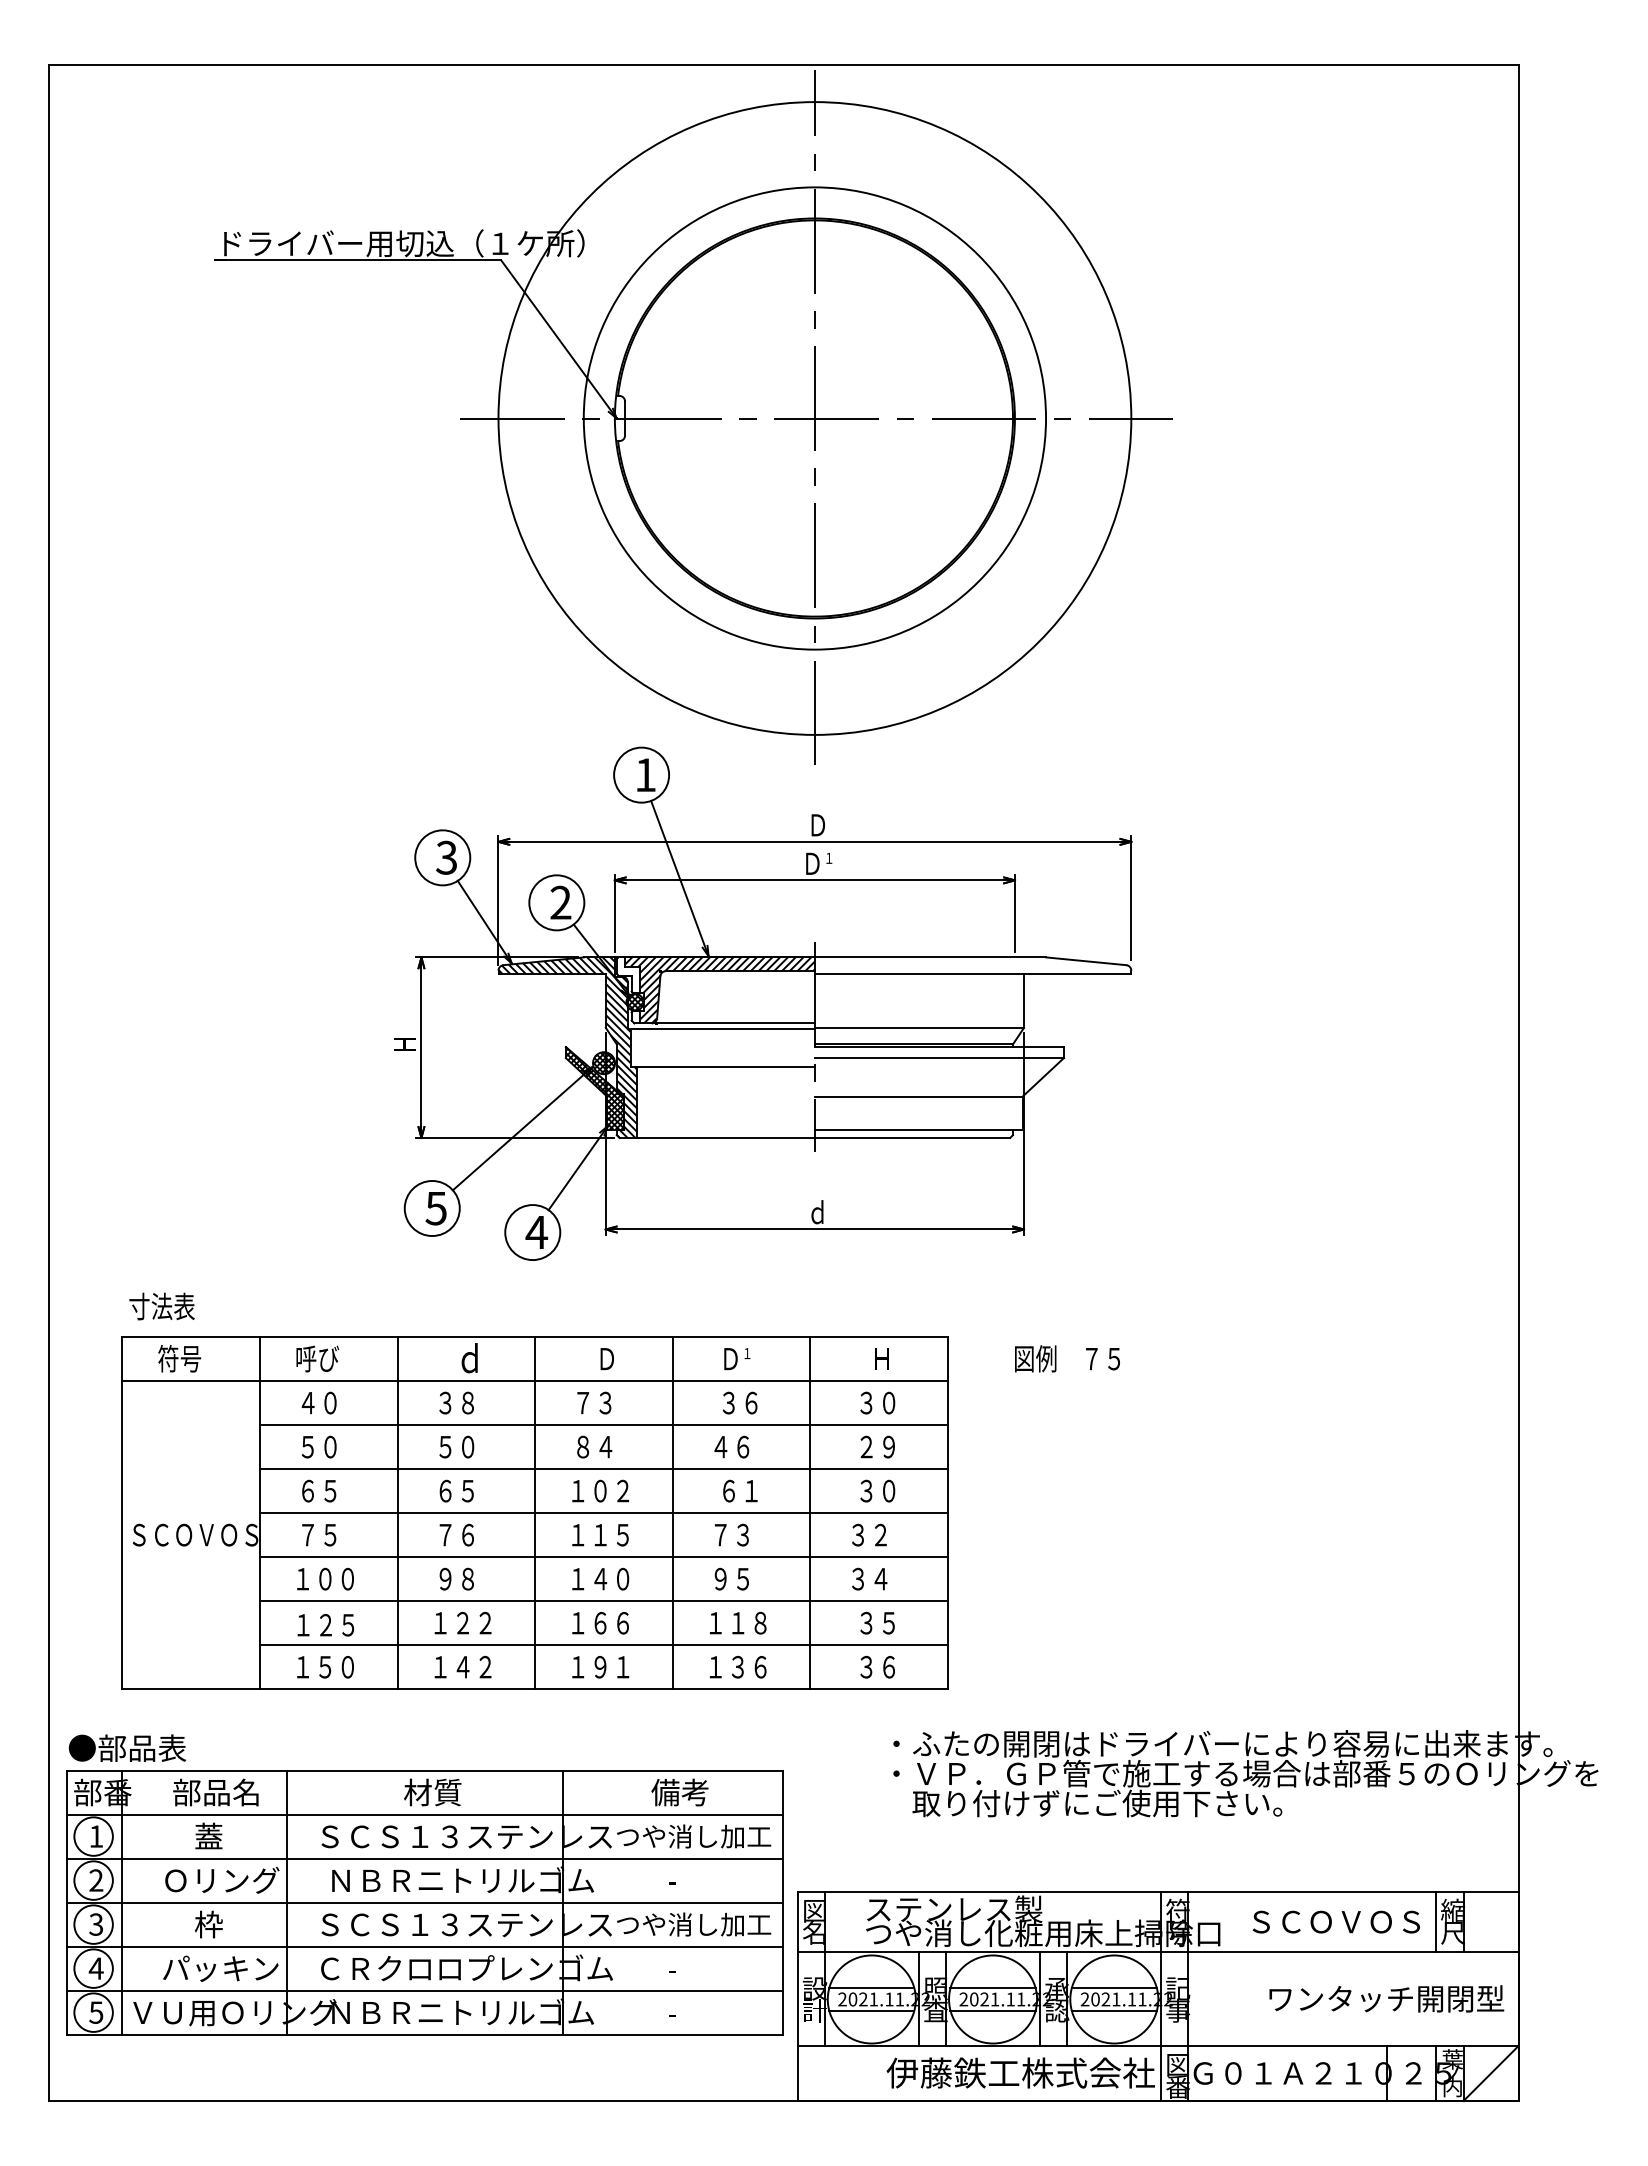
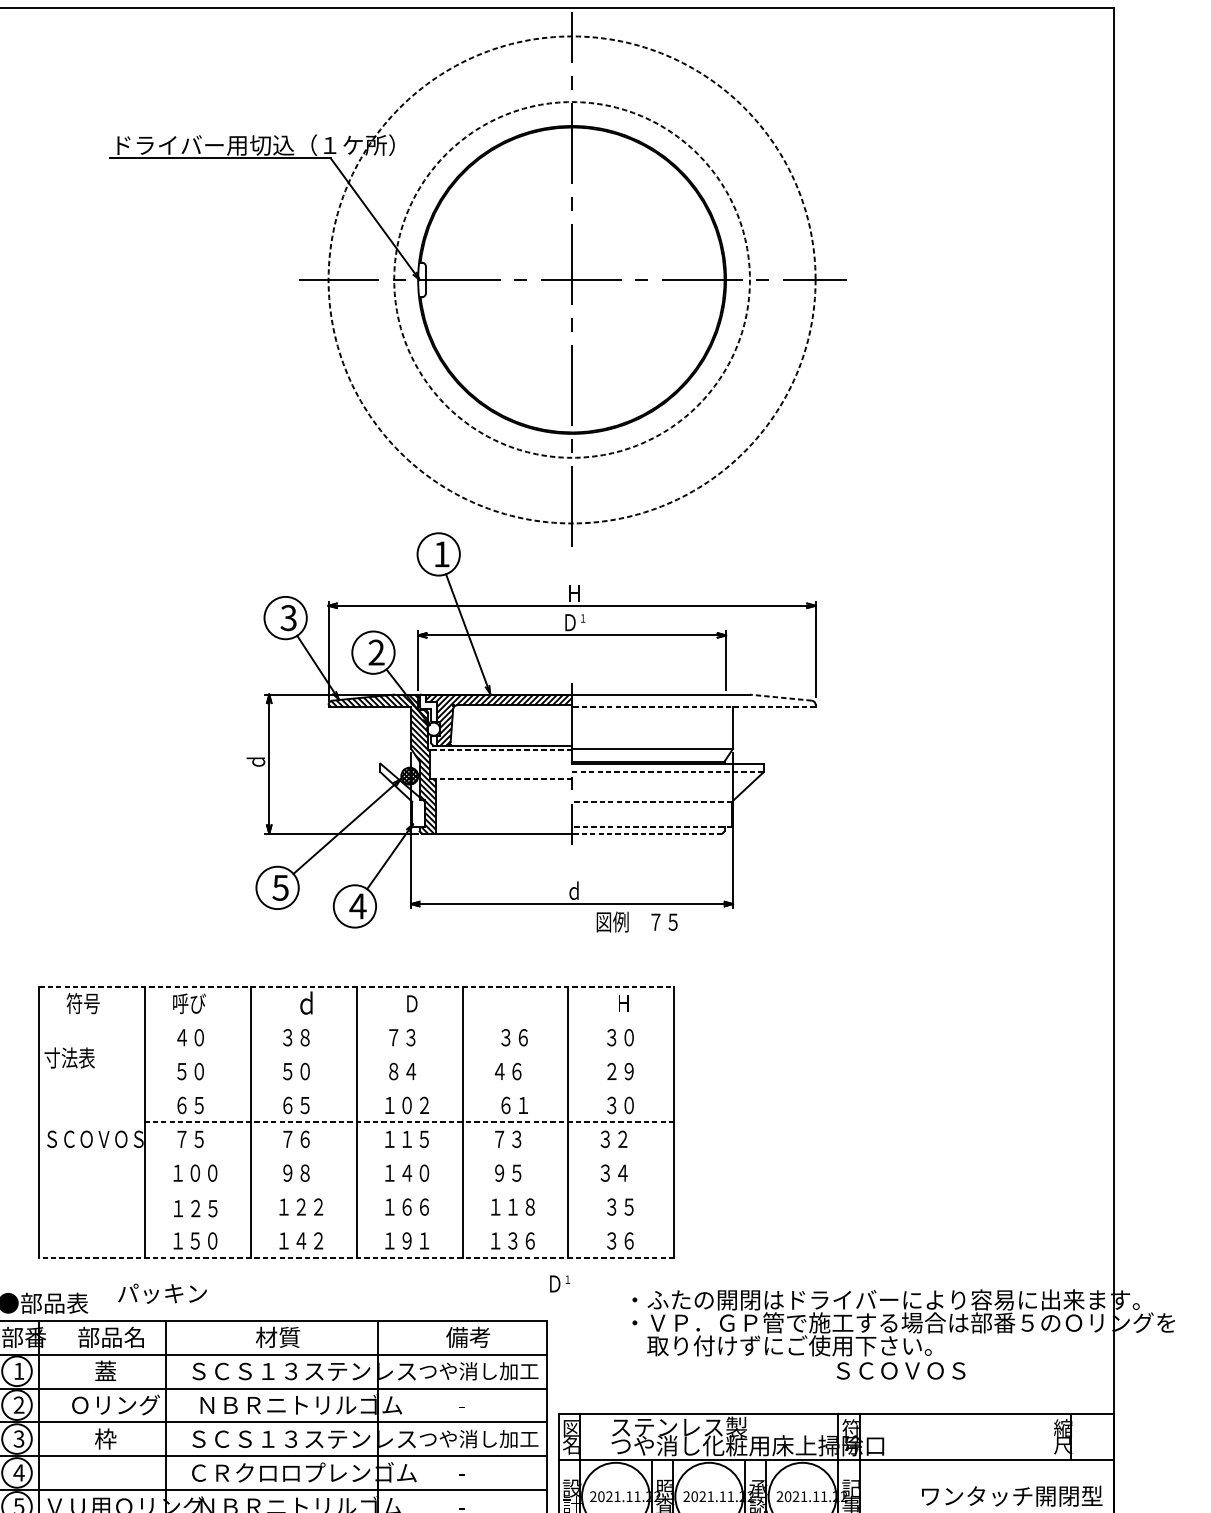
circle: (814, 418) -> (571, 279), solid -> dashed
circle: (814, 418) -> (571, 279), solid -> dashed
text: (817, 825) -> (574, 593), Ｄ -> Ｈ
line: (1085, 961) -> (780, 697), solid -> dashed
line: (972, 973) -> (693, 707), solid -> dashed
hatch: (634, 1001) -> (433, 728), removed
line: (721, 1028) -> (500, 749), solid -> dashed
text: (404, 1044) -> (256, 761), Ｈ -> ｄ
line: (939, 1058) -> (667, 772), solid -> dashed
line: (722, 1067) -> (500, 779), solid -> dashed
hatch: (594, 1088) -> (402, 795), removed
line: (918, 1096) -> (651, 801), solid -> dashed
line: (918, 1129) -> (651, 827), solid -> dashed
line: (912, 1137) -> (647, 833), solid -> dashed
text: (161, 1306) -> (69, 1058), moved
line: (535, 1337) -> (357, 987), solid -> dashed
text: (1067, 1358) -> (637, 921), moved
text: (737, 1359) -> (560, 1284), moved
line: (534, 1381) -> (356, 1021), removed
line: (603, 1425) -> (409, 1054), removed
line: (603, 1469) -> (409, 1088), removed
line: (603, 1513) -> (409, 1122), solid -> dashed
line: (603, 1557) -> (409, 1156), removed
line: (603, 1601) -> (409, 1190), removed
line: (603, 1645) -> (409, 1224), removed
line: (535, 1689) -> (357, 1258), solid -> dashed
text: (1335, 1921) -> (900, 1370), moved
line: (1436, 1921) -> (1050, 1436), removed
text: (220, 1968) -> (162, 1293), moved
line: (871, 1988) -> (615, 1488), removed
line: (992, 1988) -> (708, 1488), removed
line: (1113, 1988) -> (801, 1488), removed
line: (871, 2010) -> (615, 1505), removed
line: (992, 2010) -> (708, 1505), removed
line: (1113, 2010) -> (801, 1505), removed

